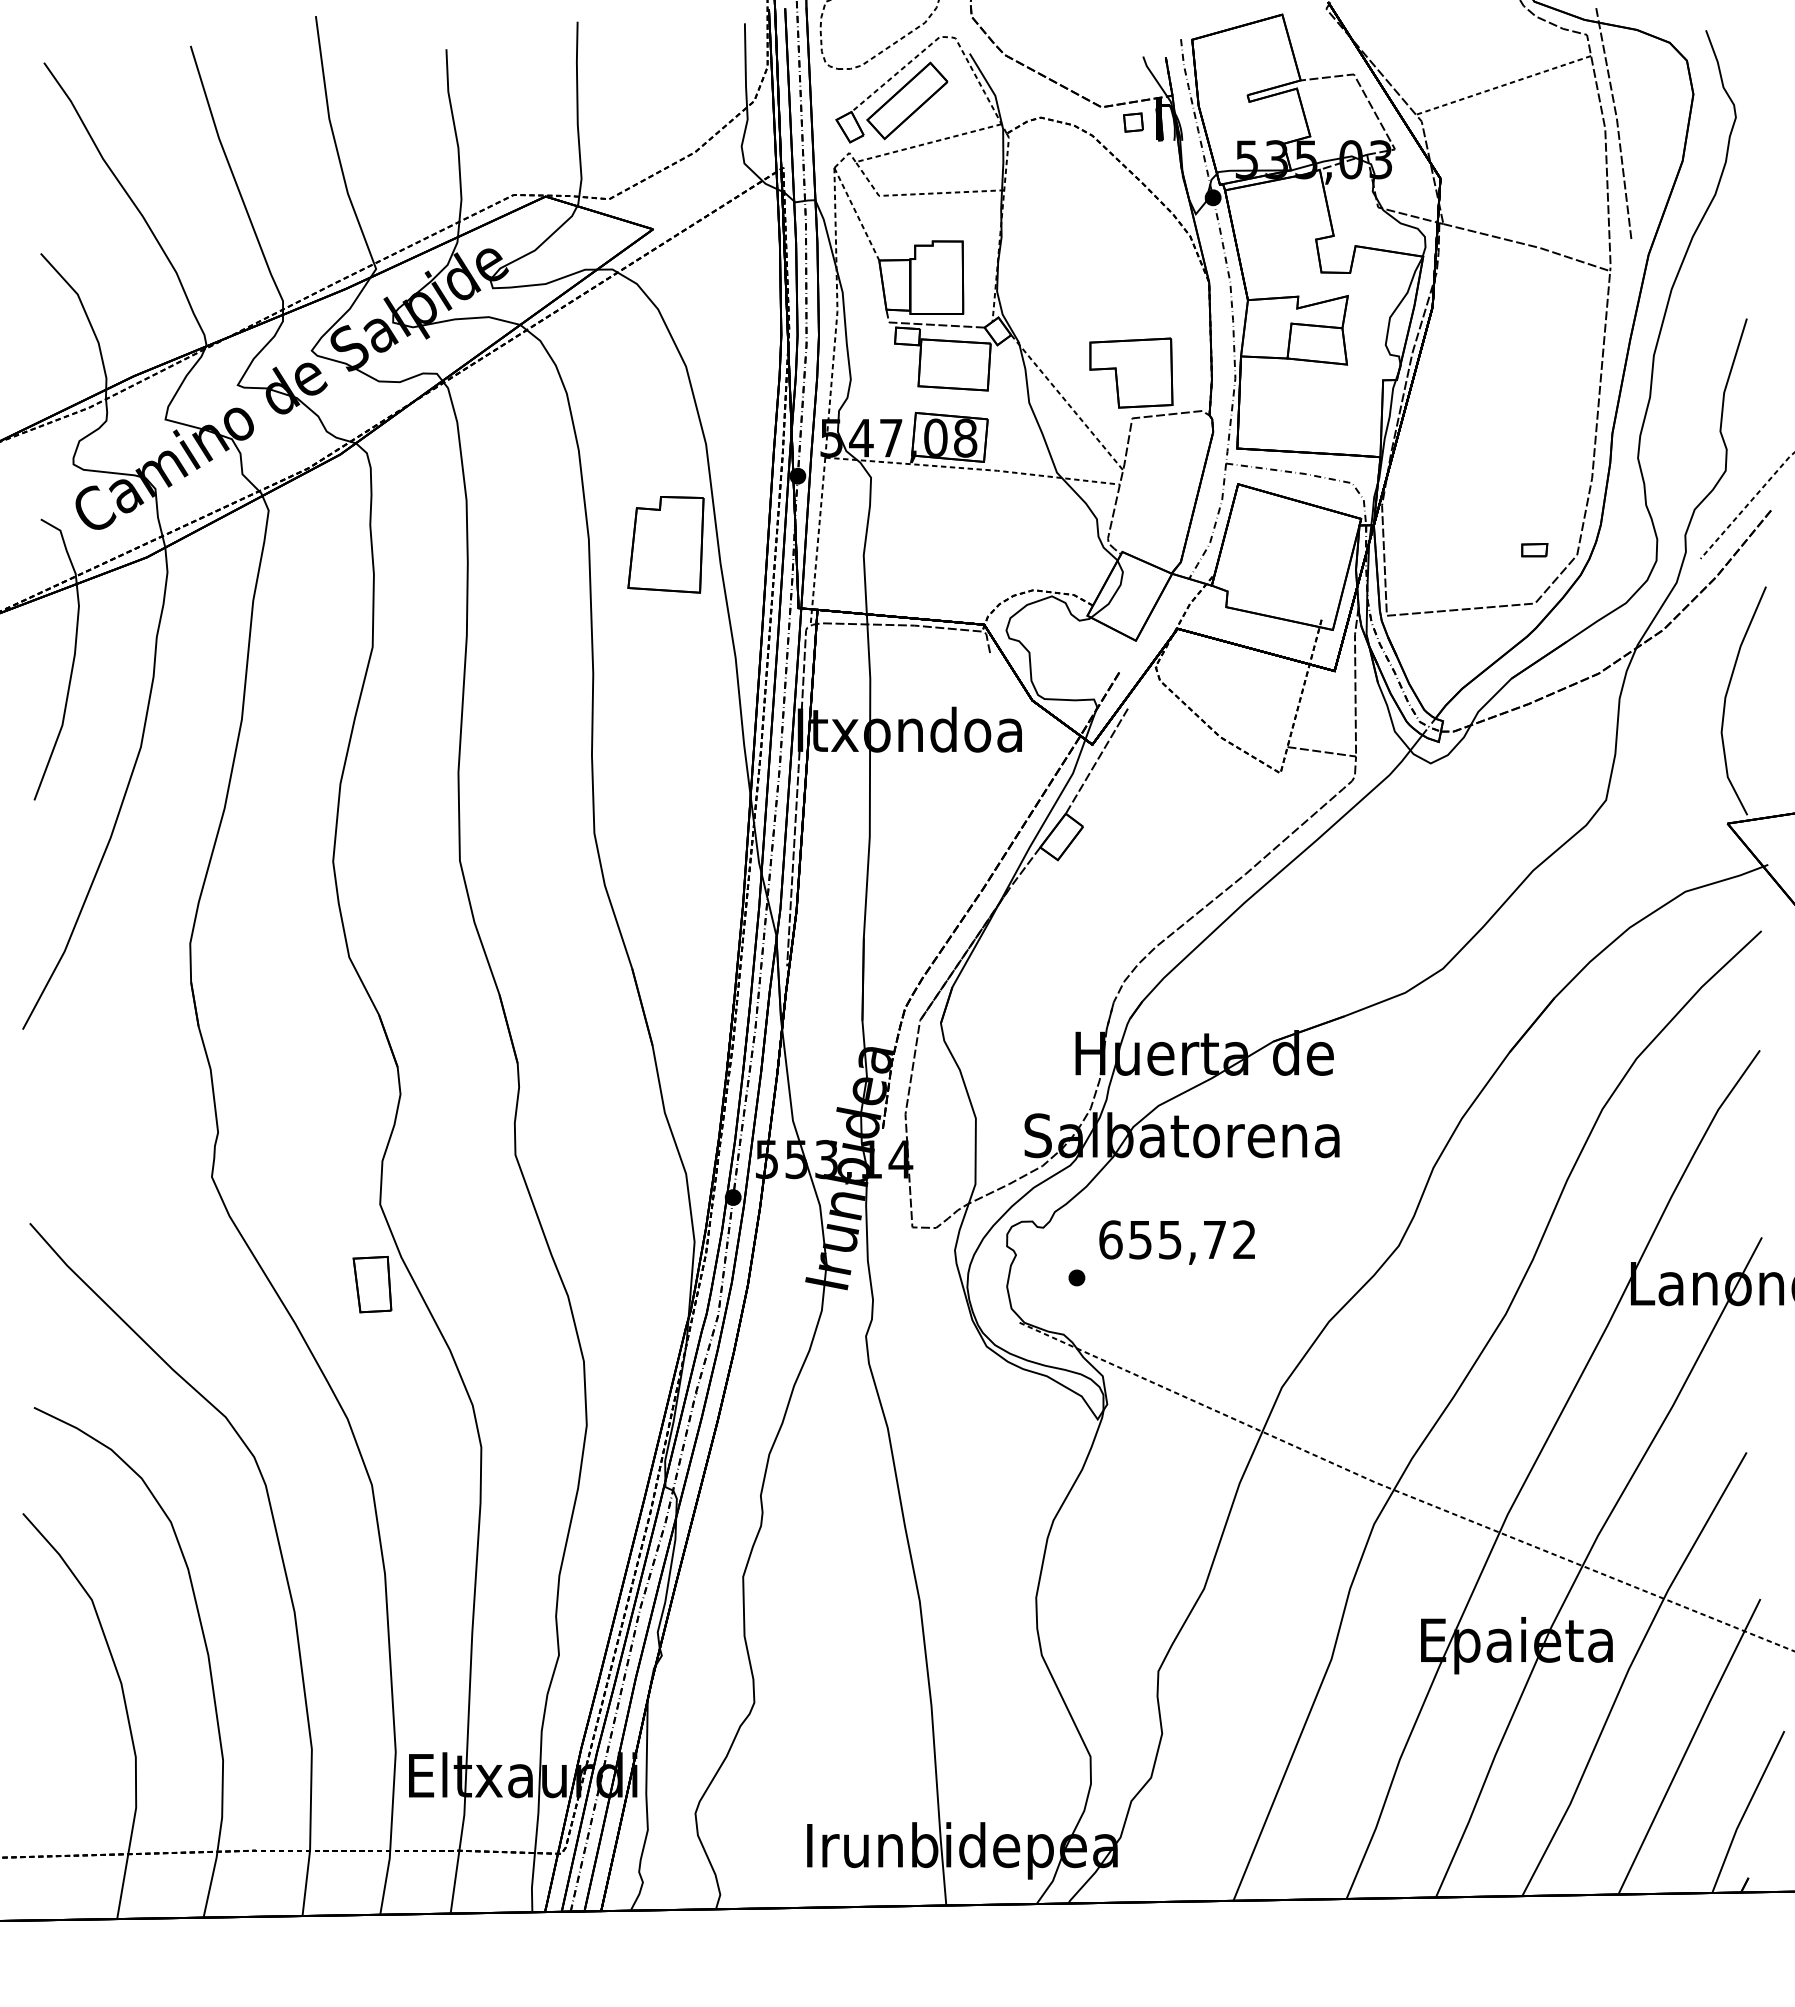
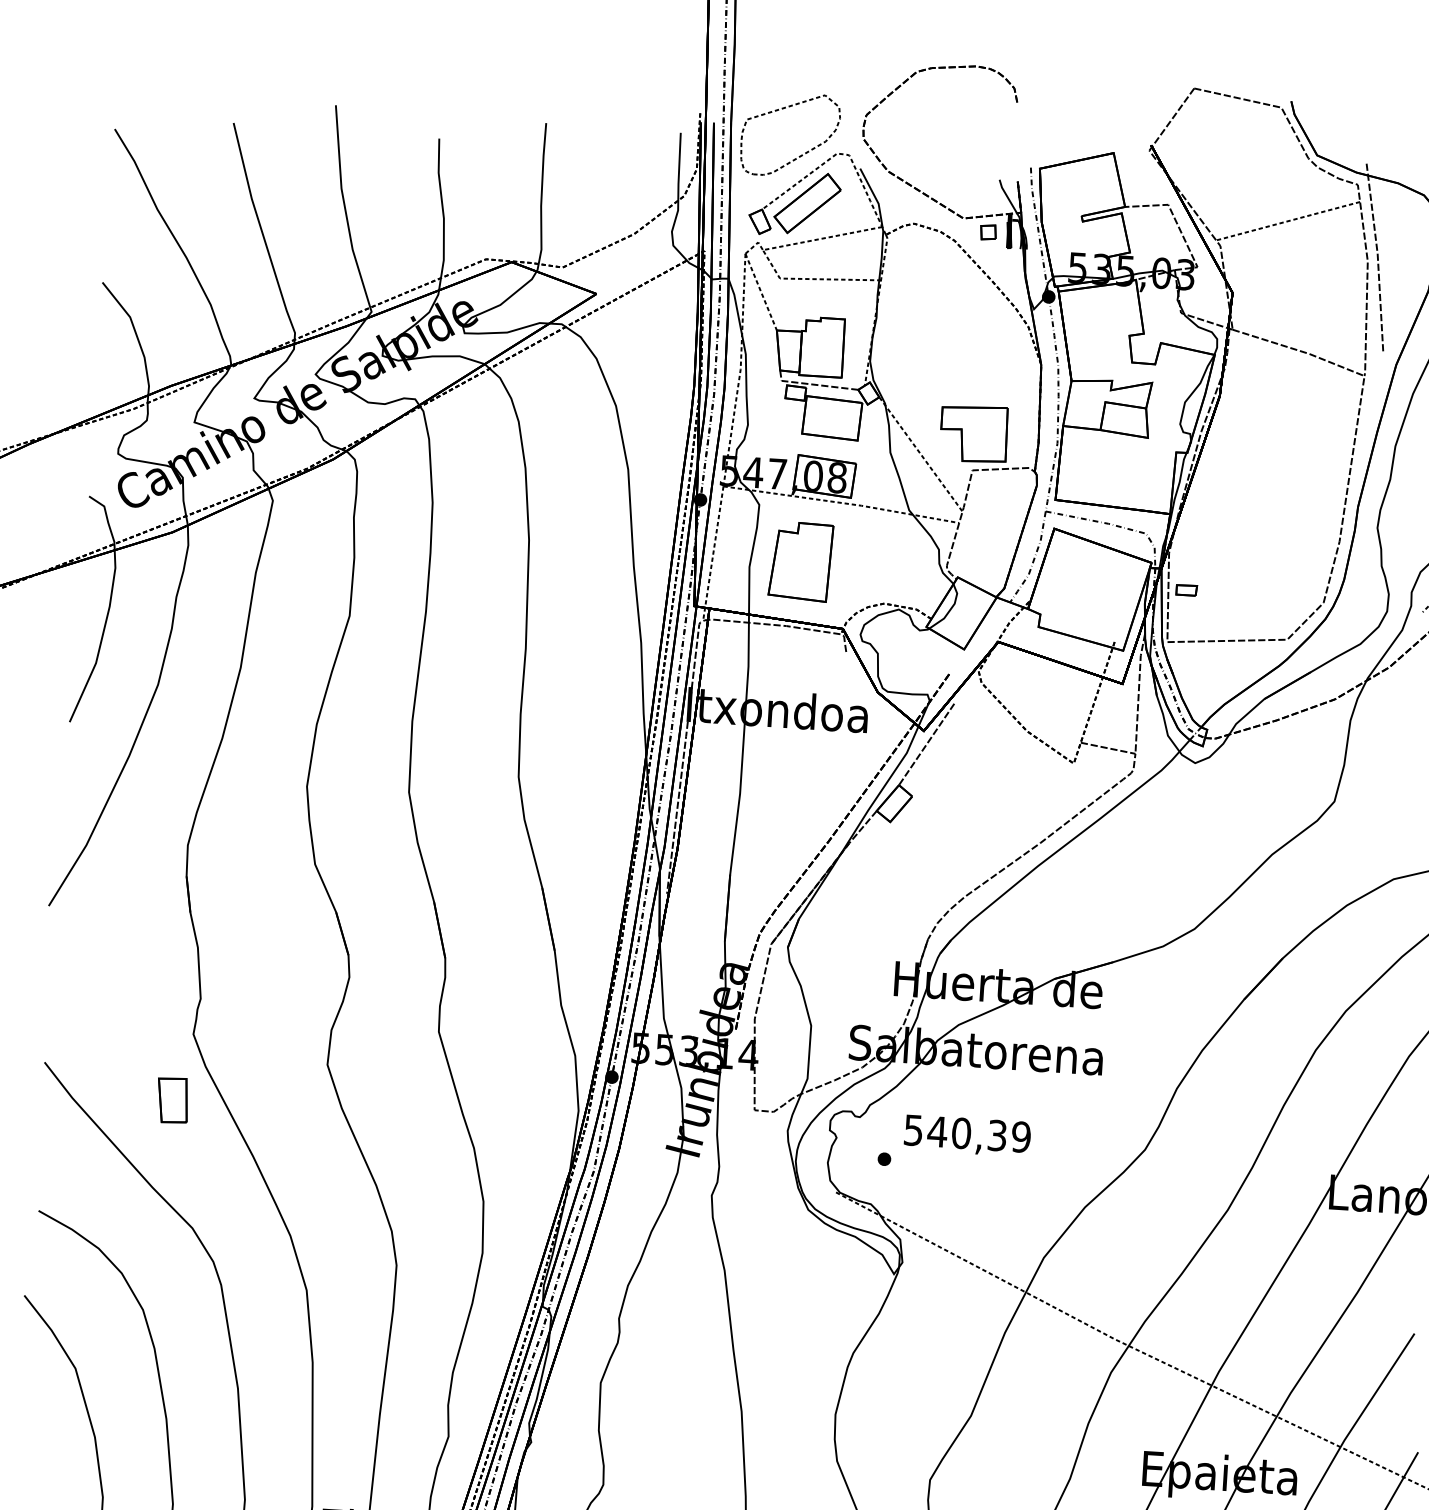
part: (665, 544) -> (800, 561), moved
part: (1534, 550) -> (1186, 590), moved
text: (1177, 1239) -> (967, 1133), 655,72 -> 540,39
part: (372, 1284) -> (172, 1100), moved

